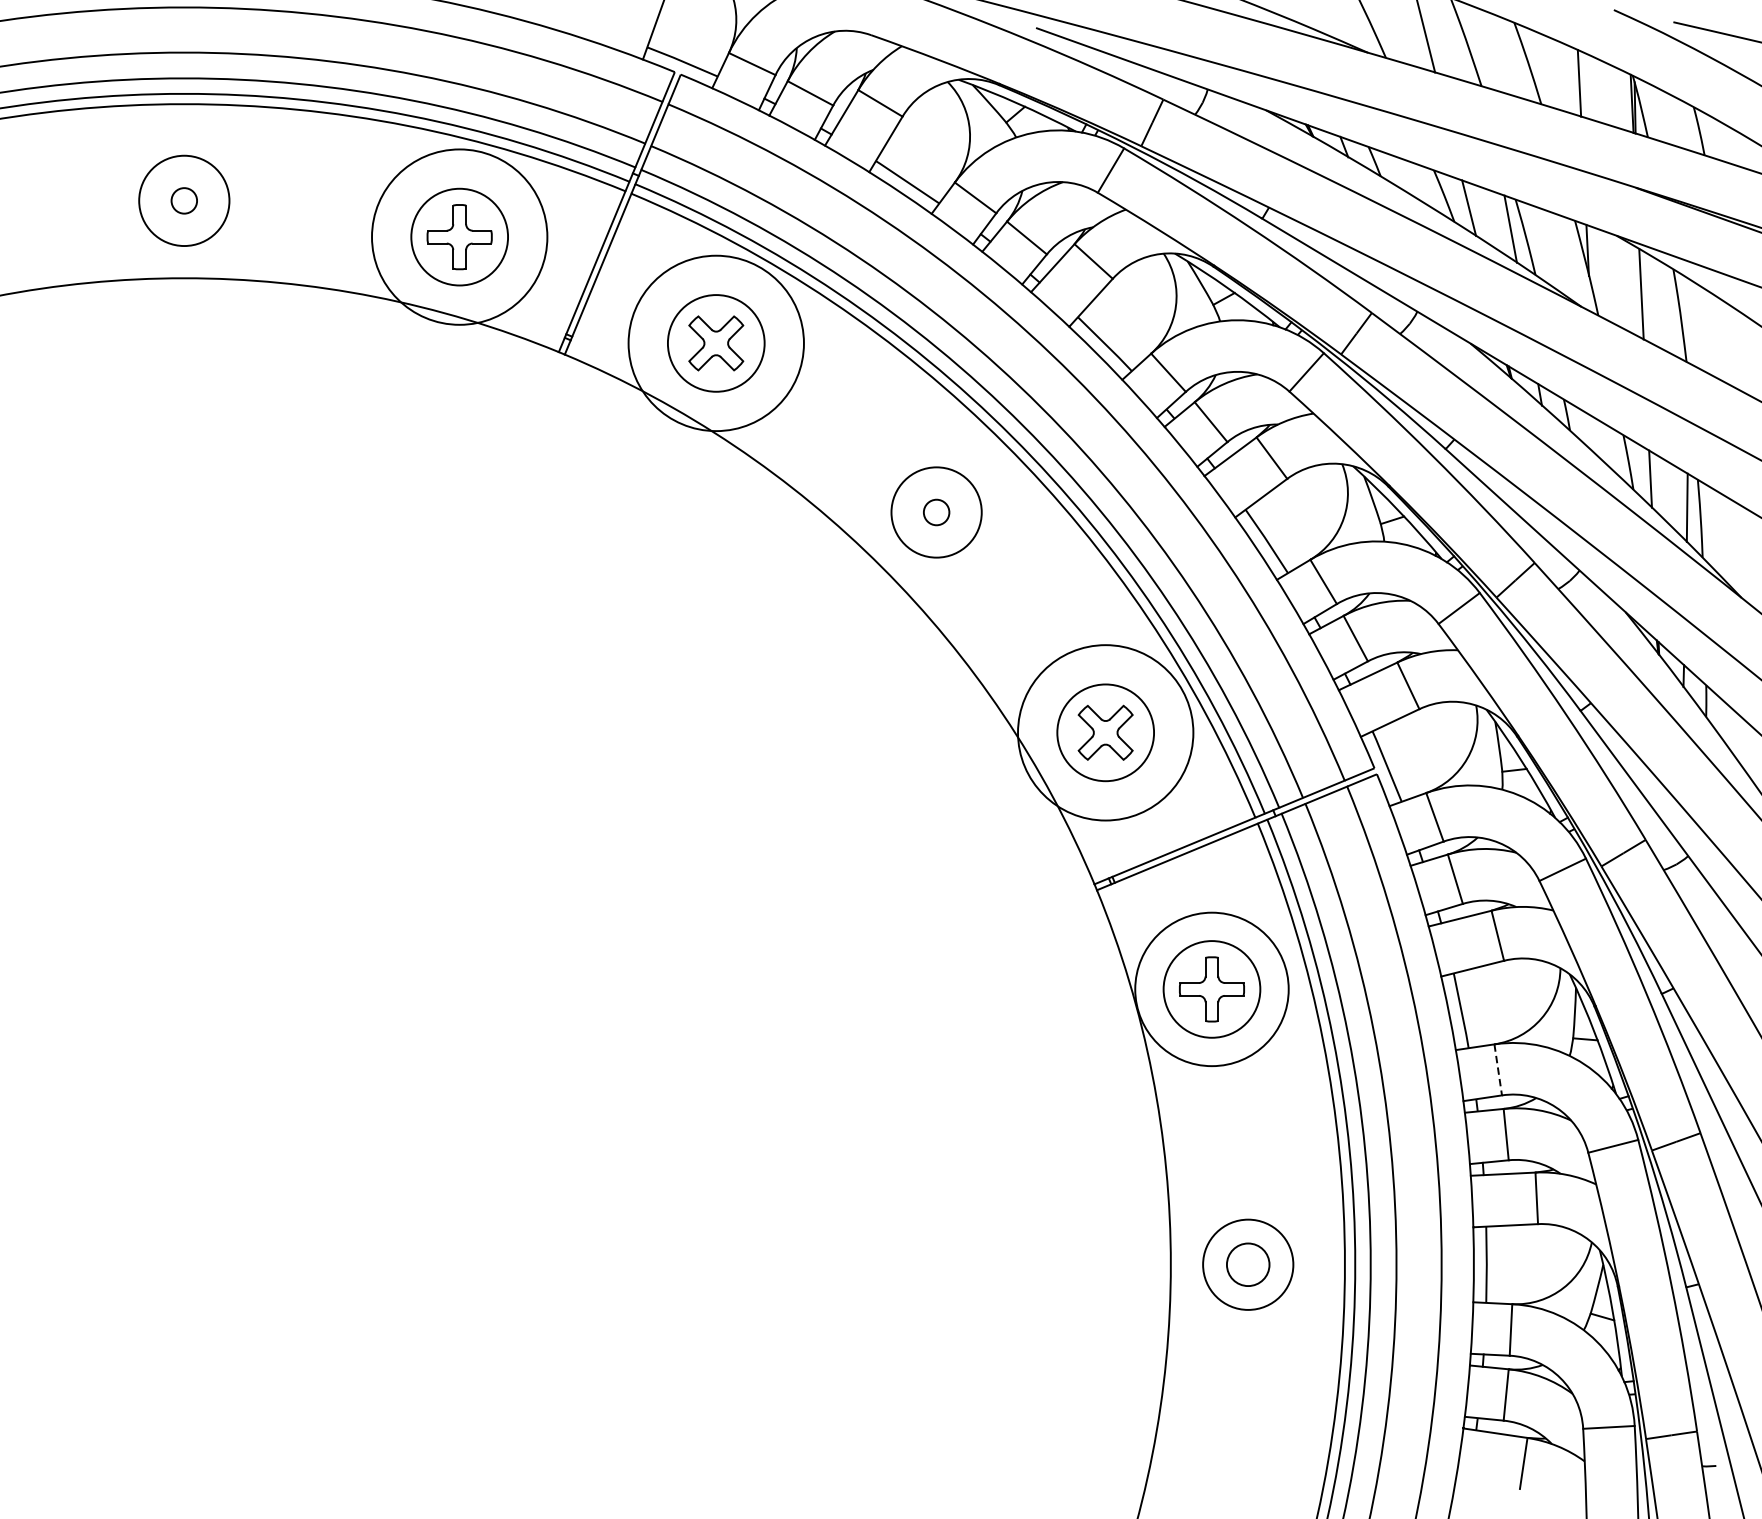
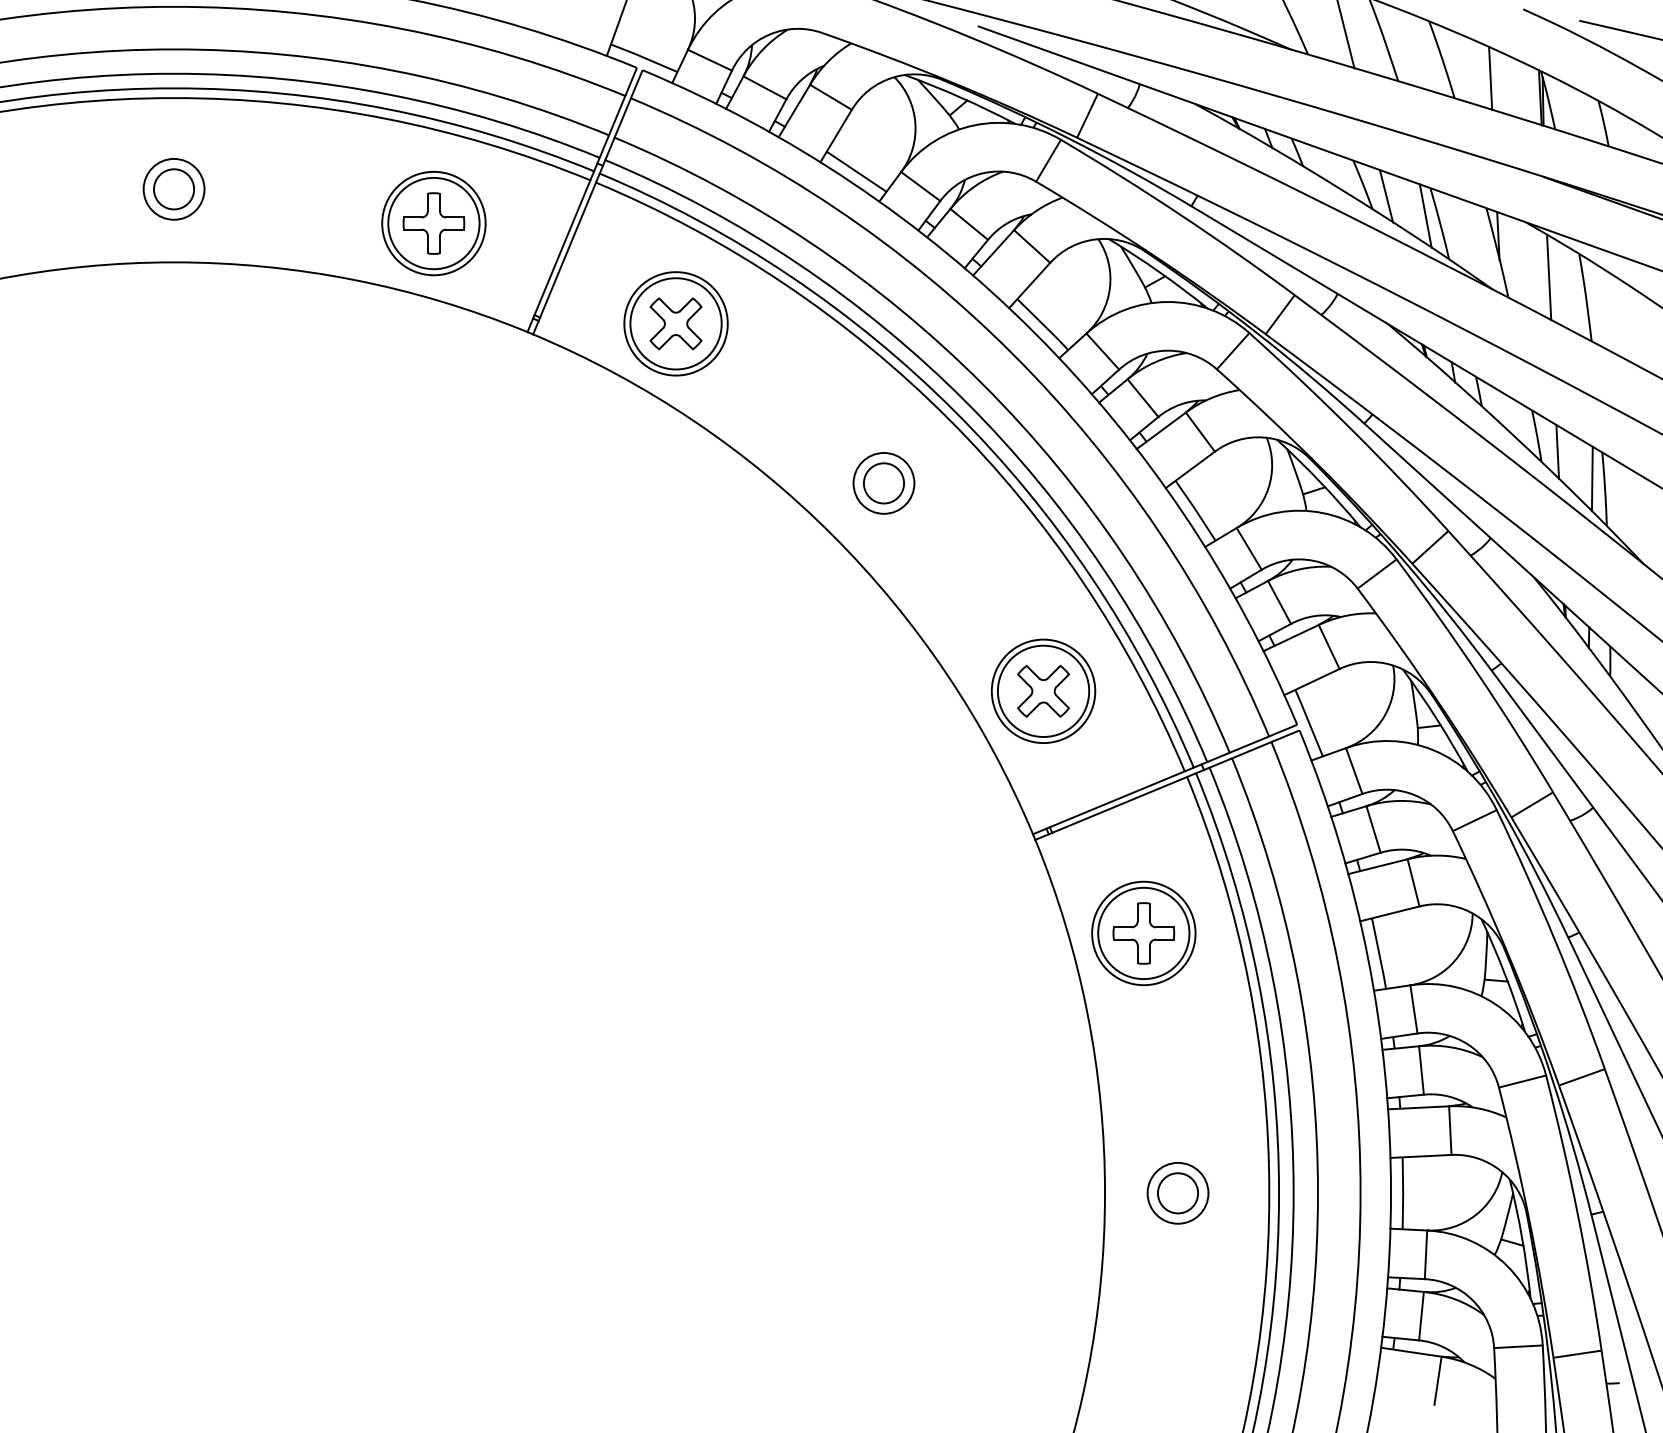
circle: (183, 199) -> (173, 188), size x0.71
circle: (184, 201) -> (174, 189), size x1.67
circle: (459, 237) -> (433, 223), size x0.62
circle: (715, 343) -> (675, 323), size x0.62
circle: (936, 512) -> (883, 483), size x0.71
circle: (936, 512) -> (883, 483), size x1.67
circle: (1105, 733) -> (1043, 691), size x0.62
circle: (1211, 989) -> (1143, 933), size x0.71
line: (1498, 1069) -> (1414, 1009), dashed -> solid
circle: (1247, 1263) -> (1177, 1192), size x0.71

